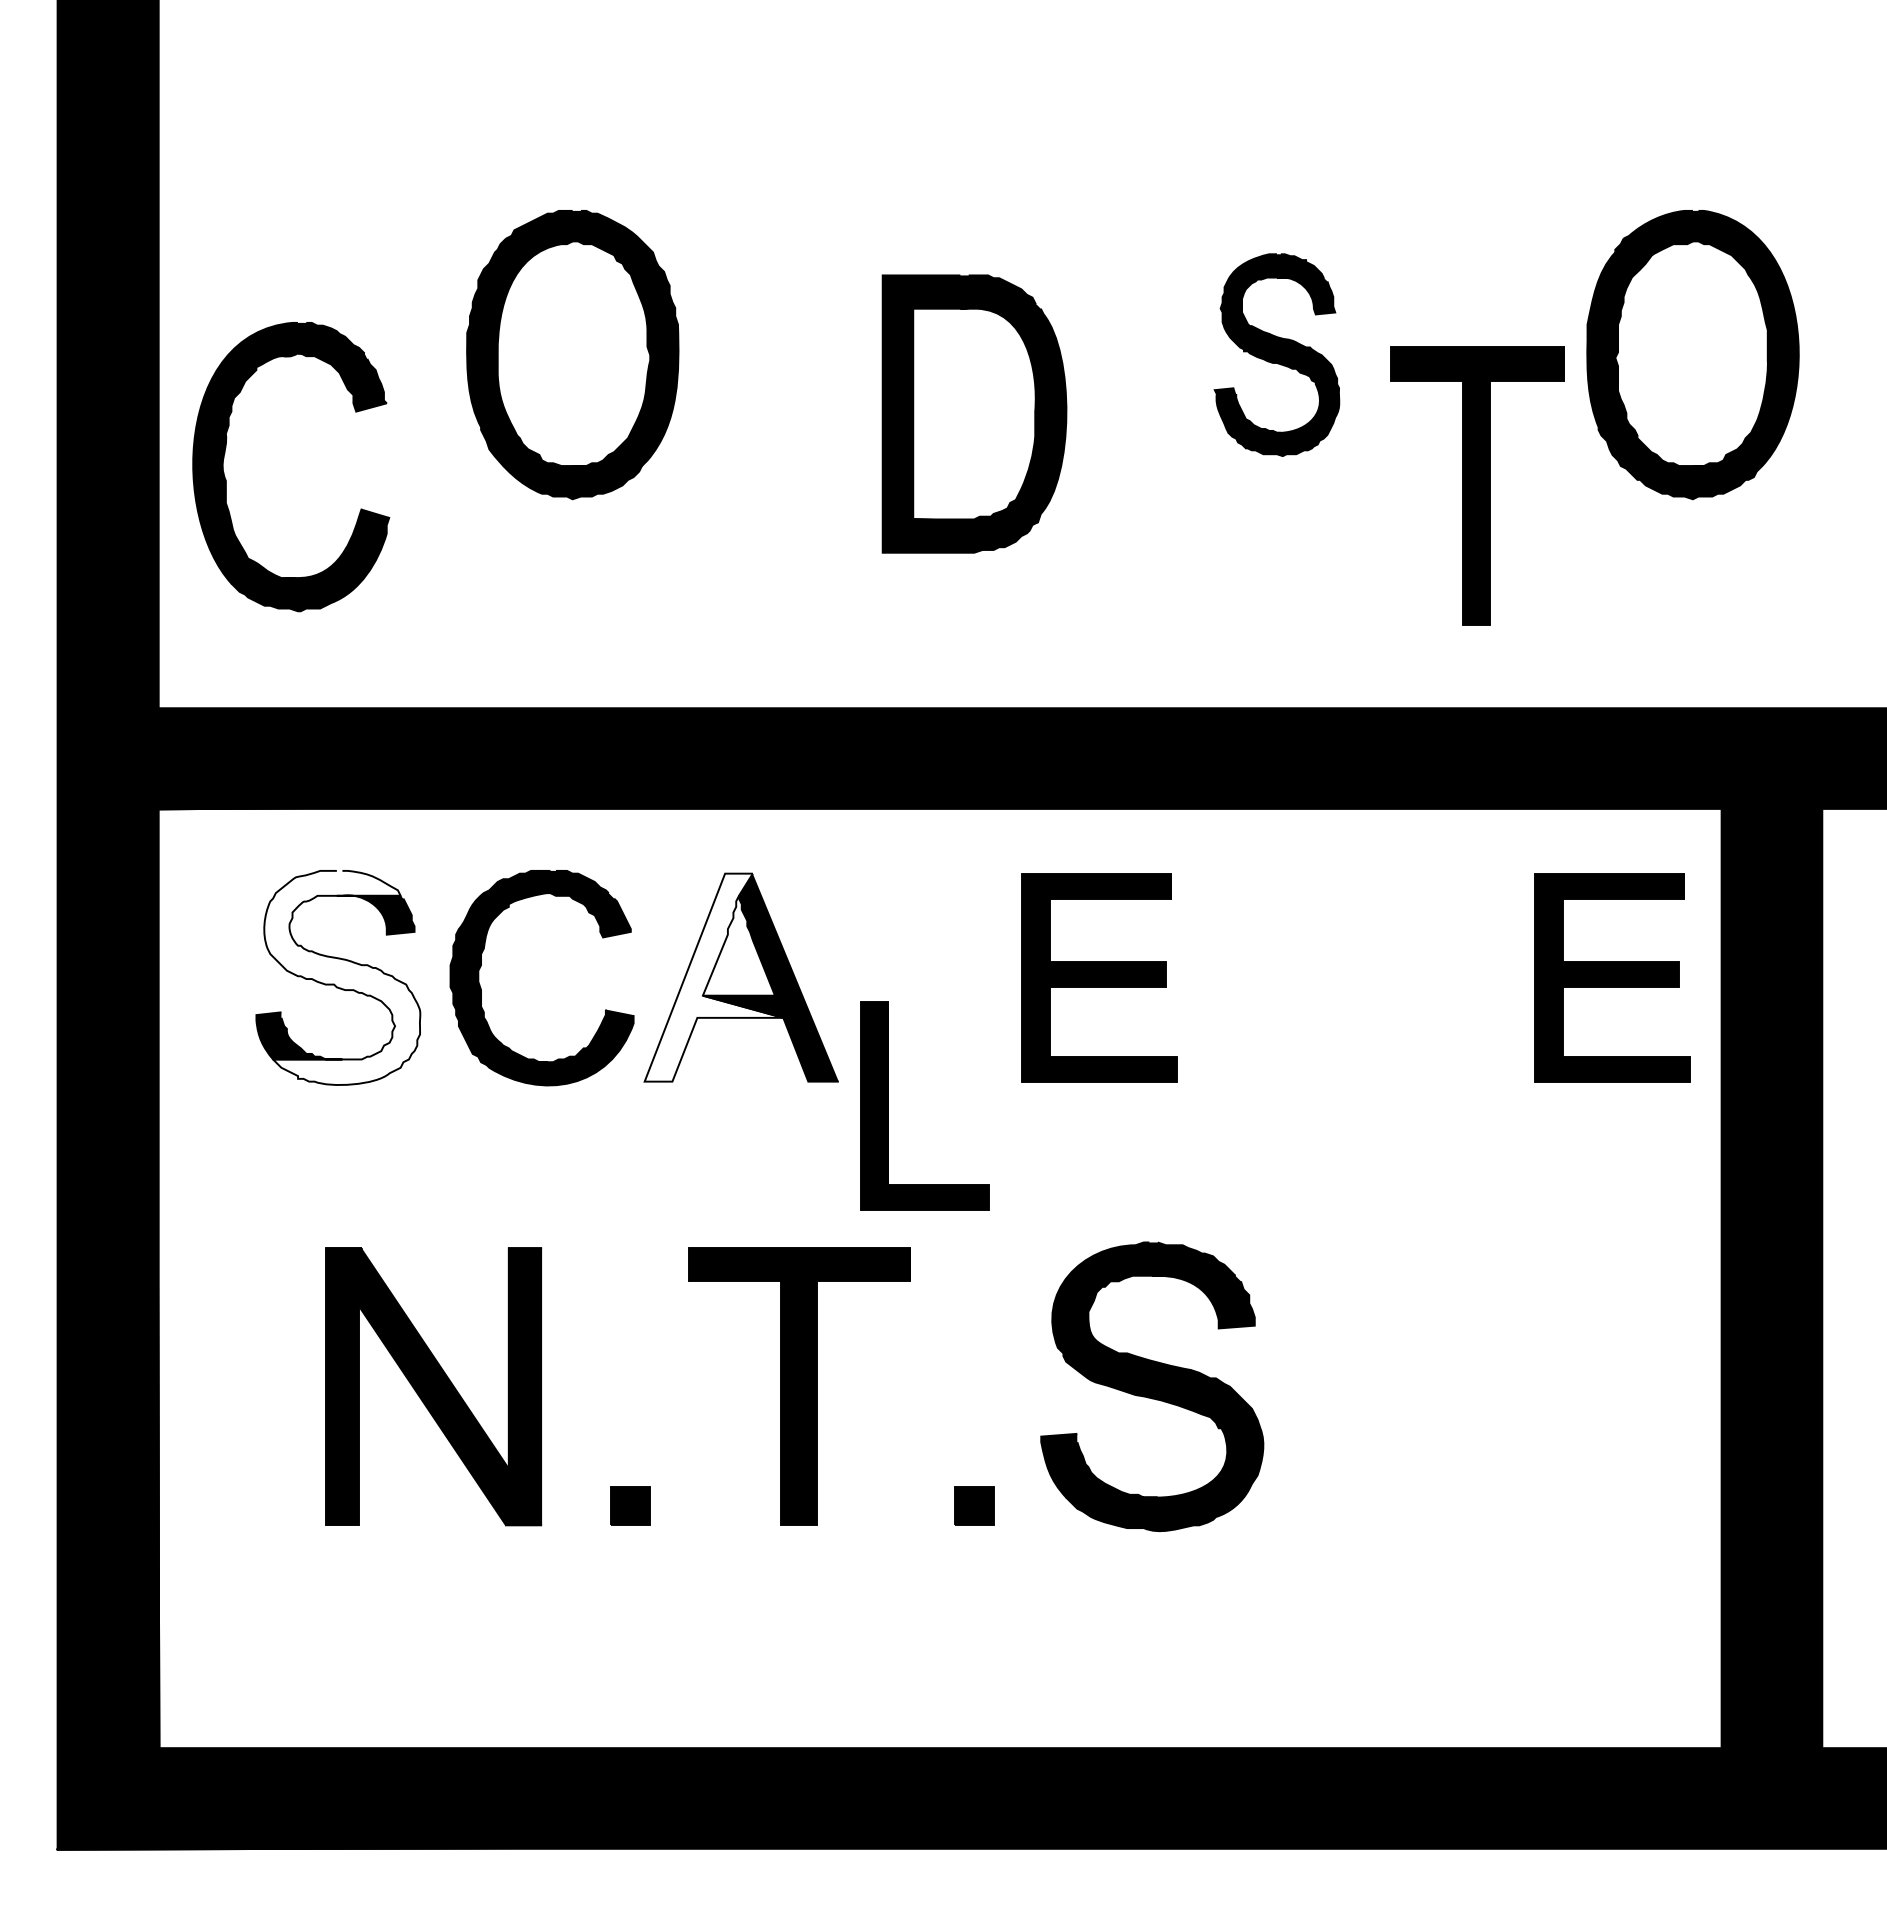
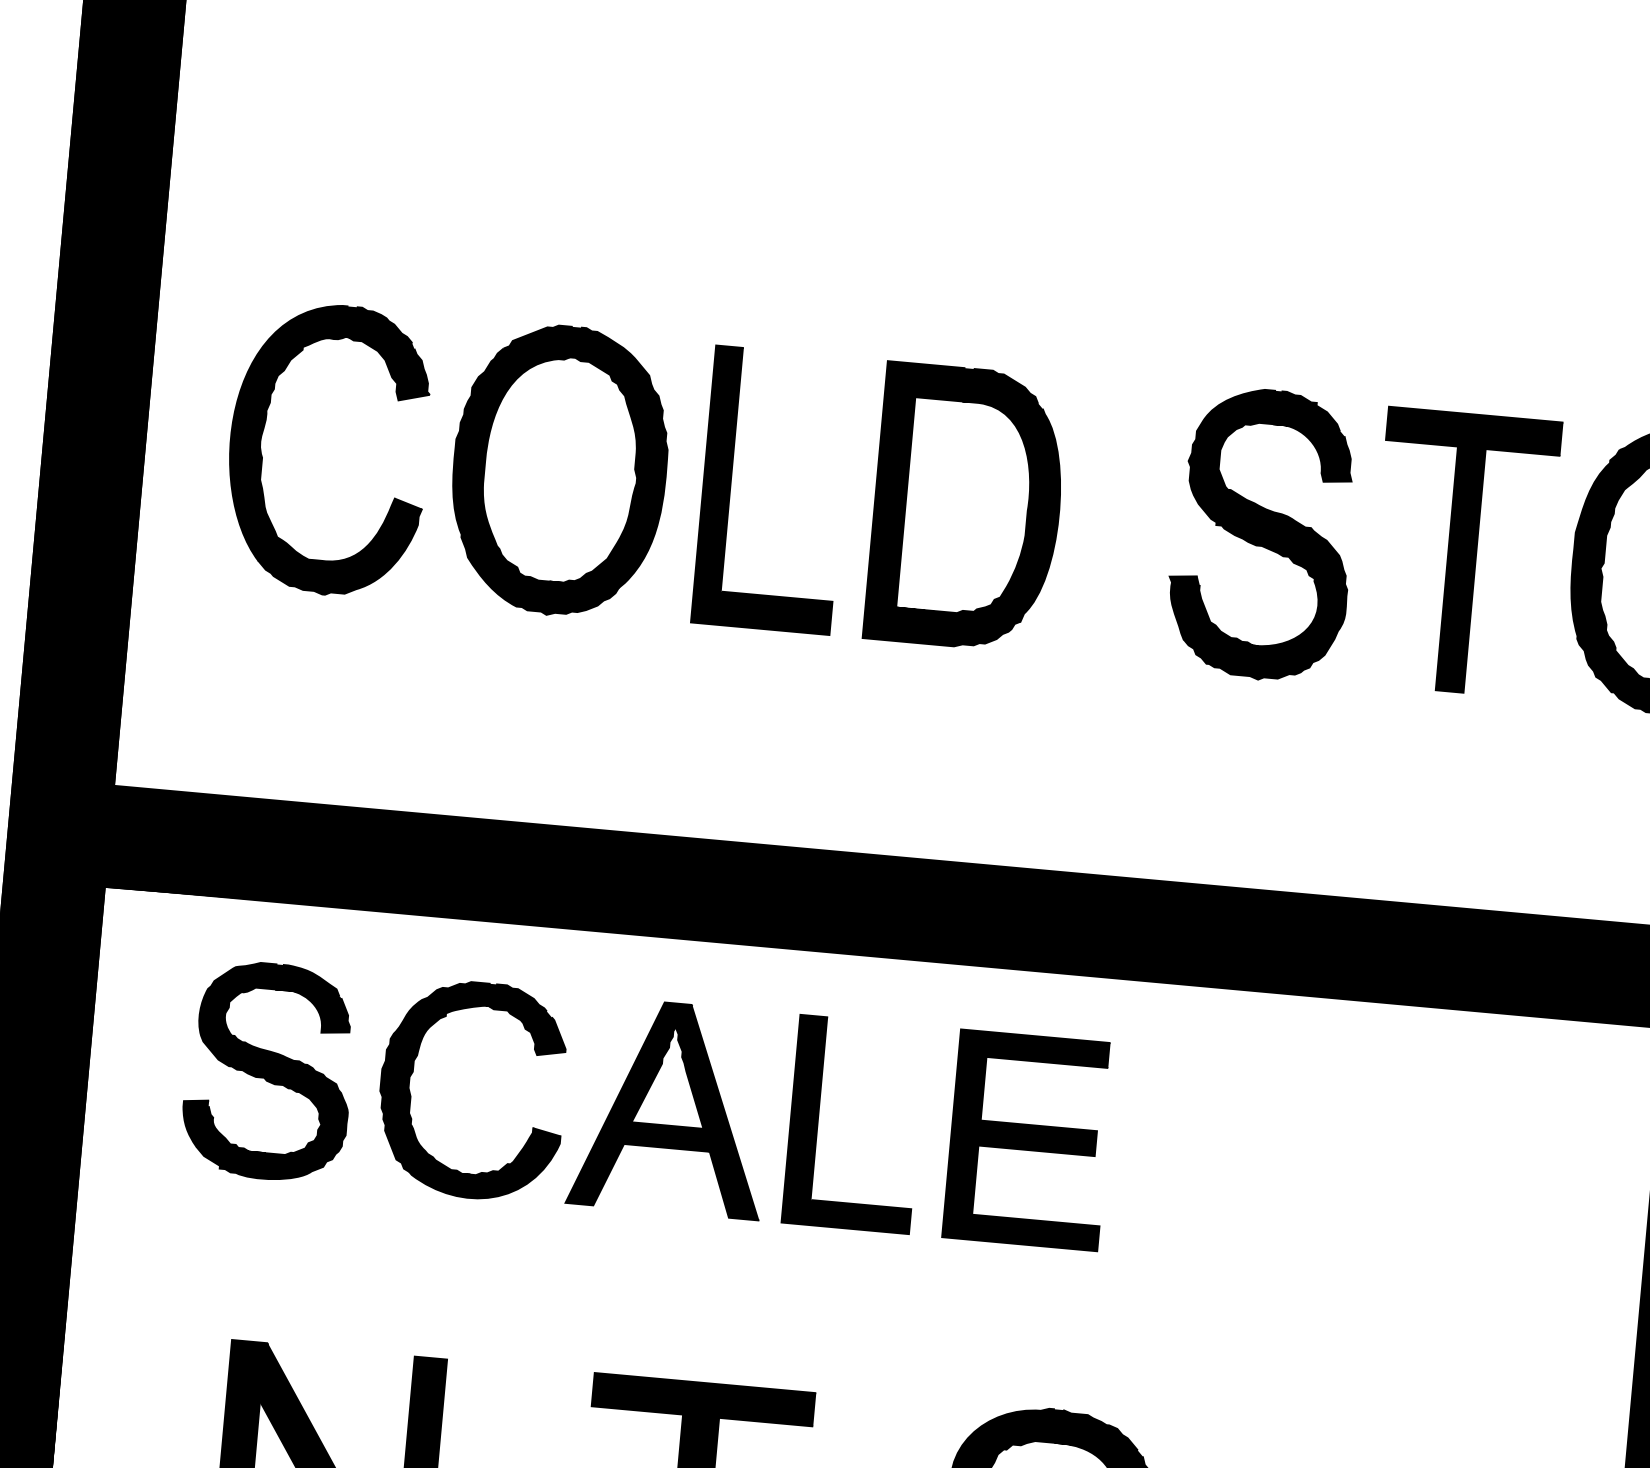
part: (744, 354) -> (731, 485), added
part: (1276, 355) -> (1262, 535), size x1.43
part: (974, 413) -> (966, 507), moved
part: (226, 479) -> (262, 456), moved
part: (1477, 485) -> (1463, 552), moved
fill: (342, 977) -> (273, 1071), added
fill: (713, 977) -> (643, 1105), added
part: (1612, 977) -> (1541, 1186), removed
part: (888, 1105) -> (818, 1121), moved

